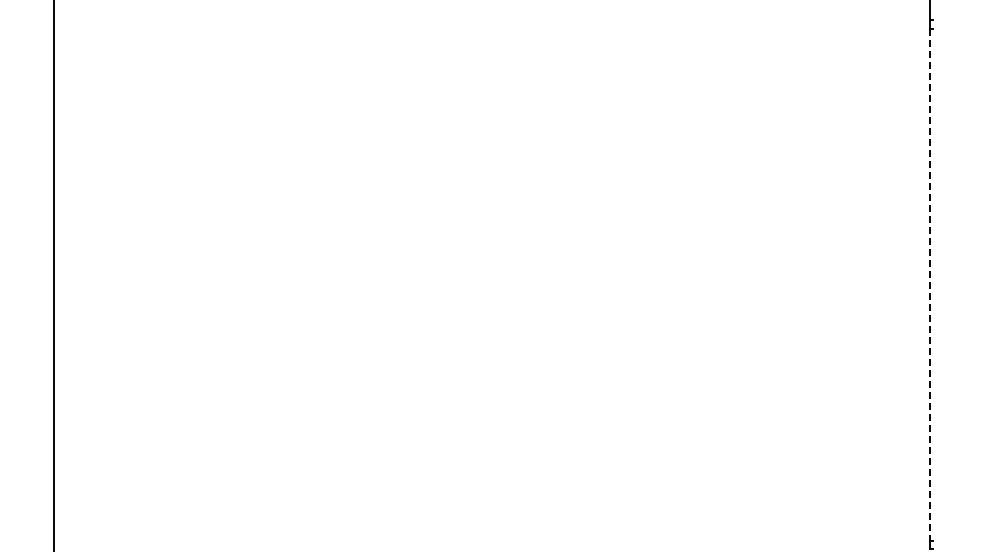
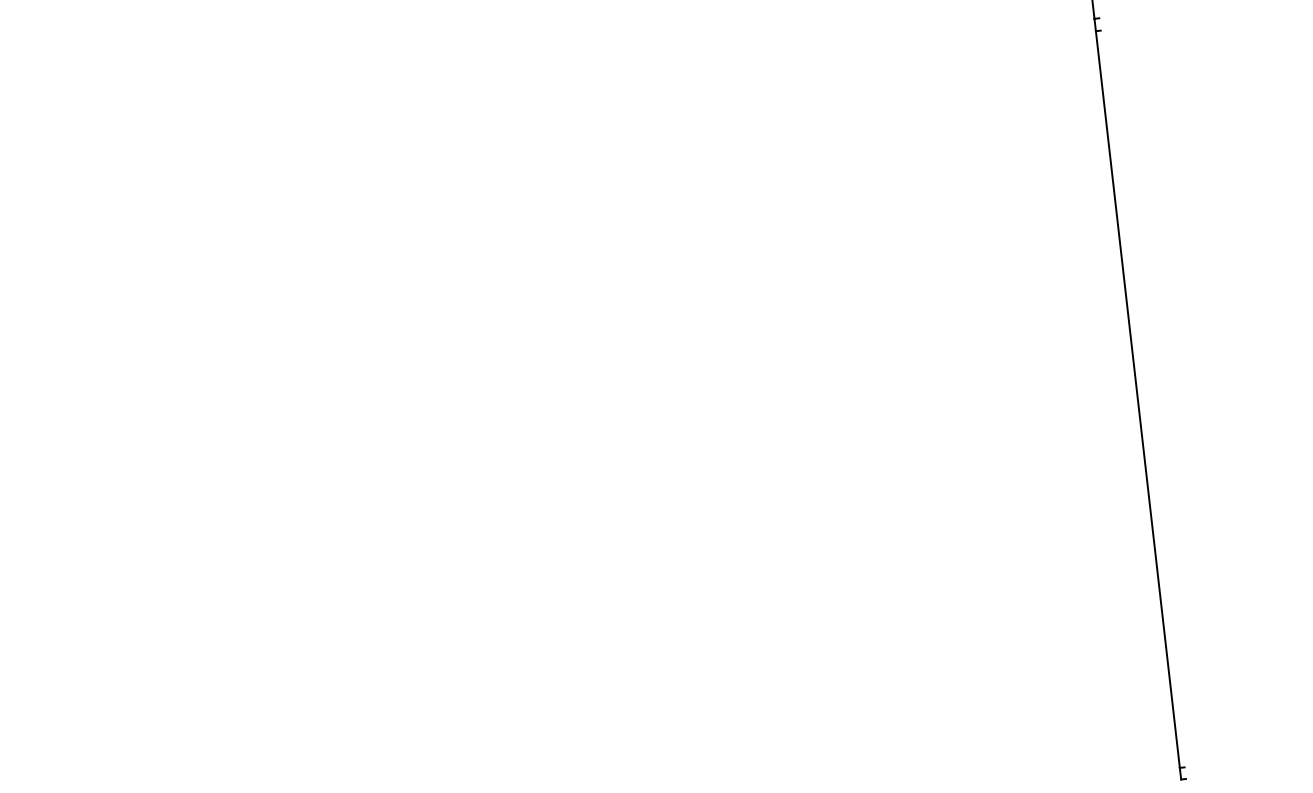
line: (930, 285) -> (1138, 400), dashed -> solid

